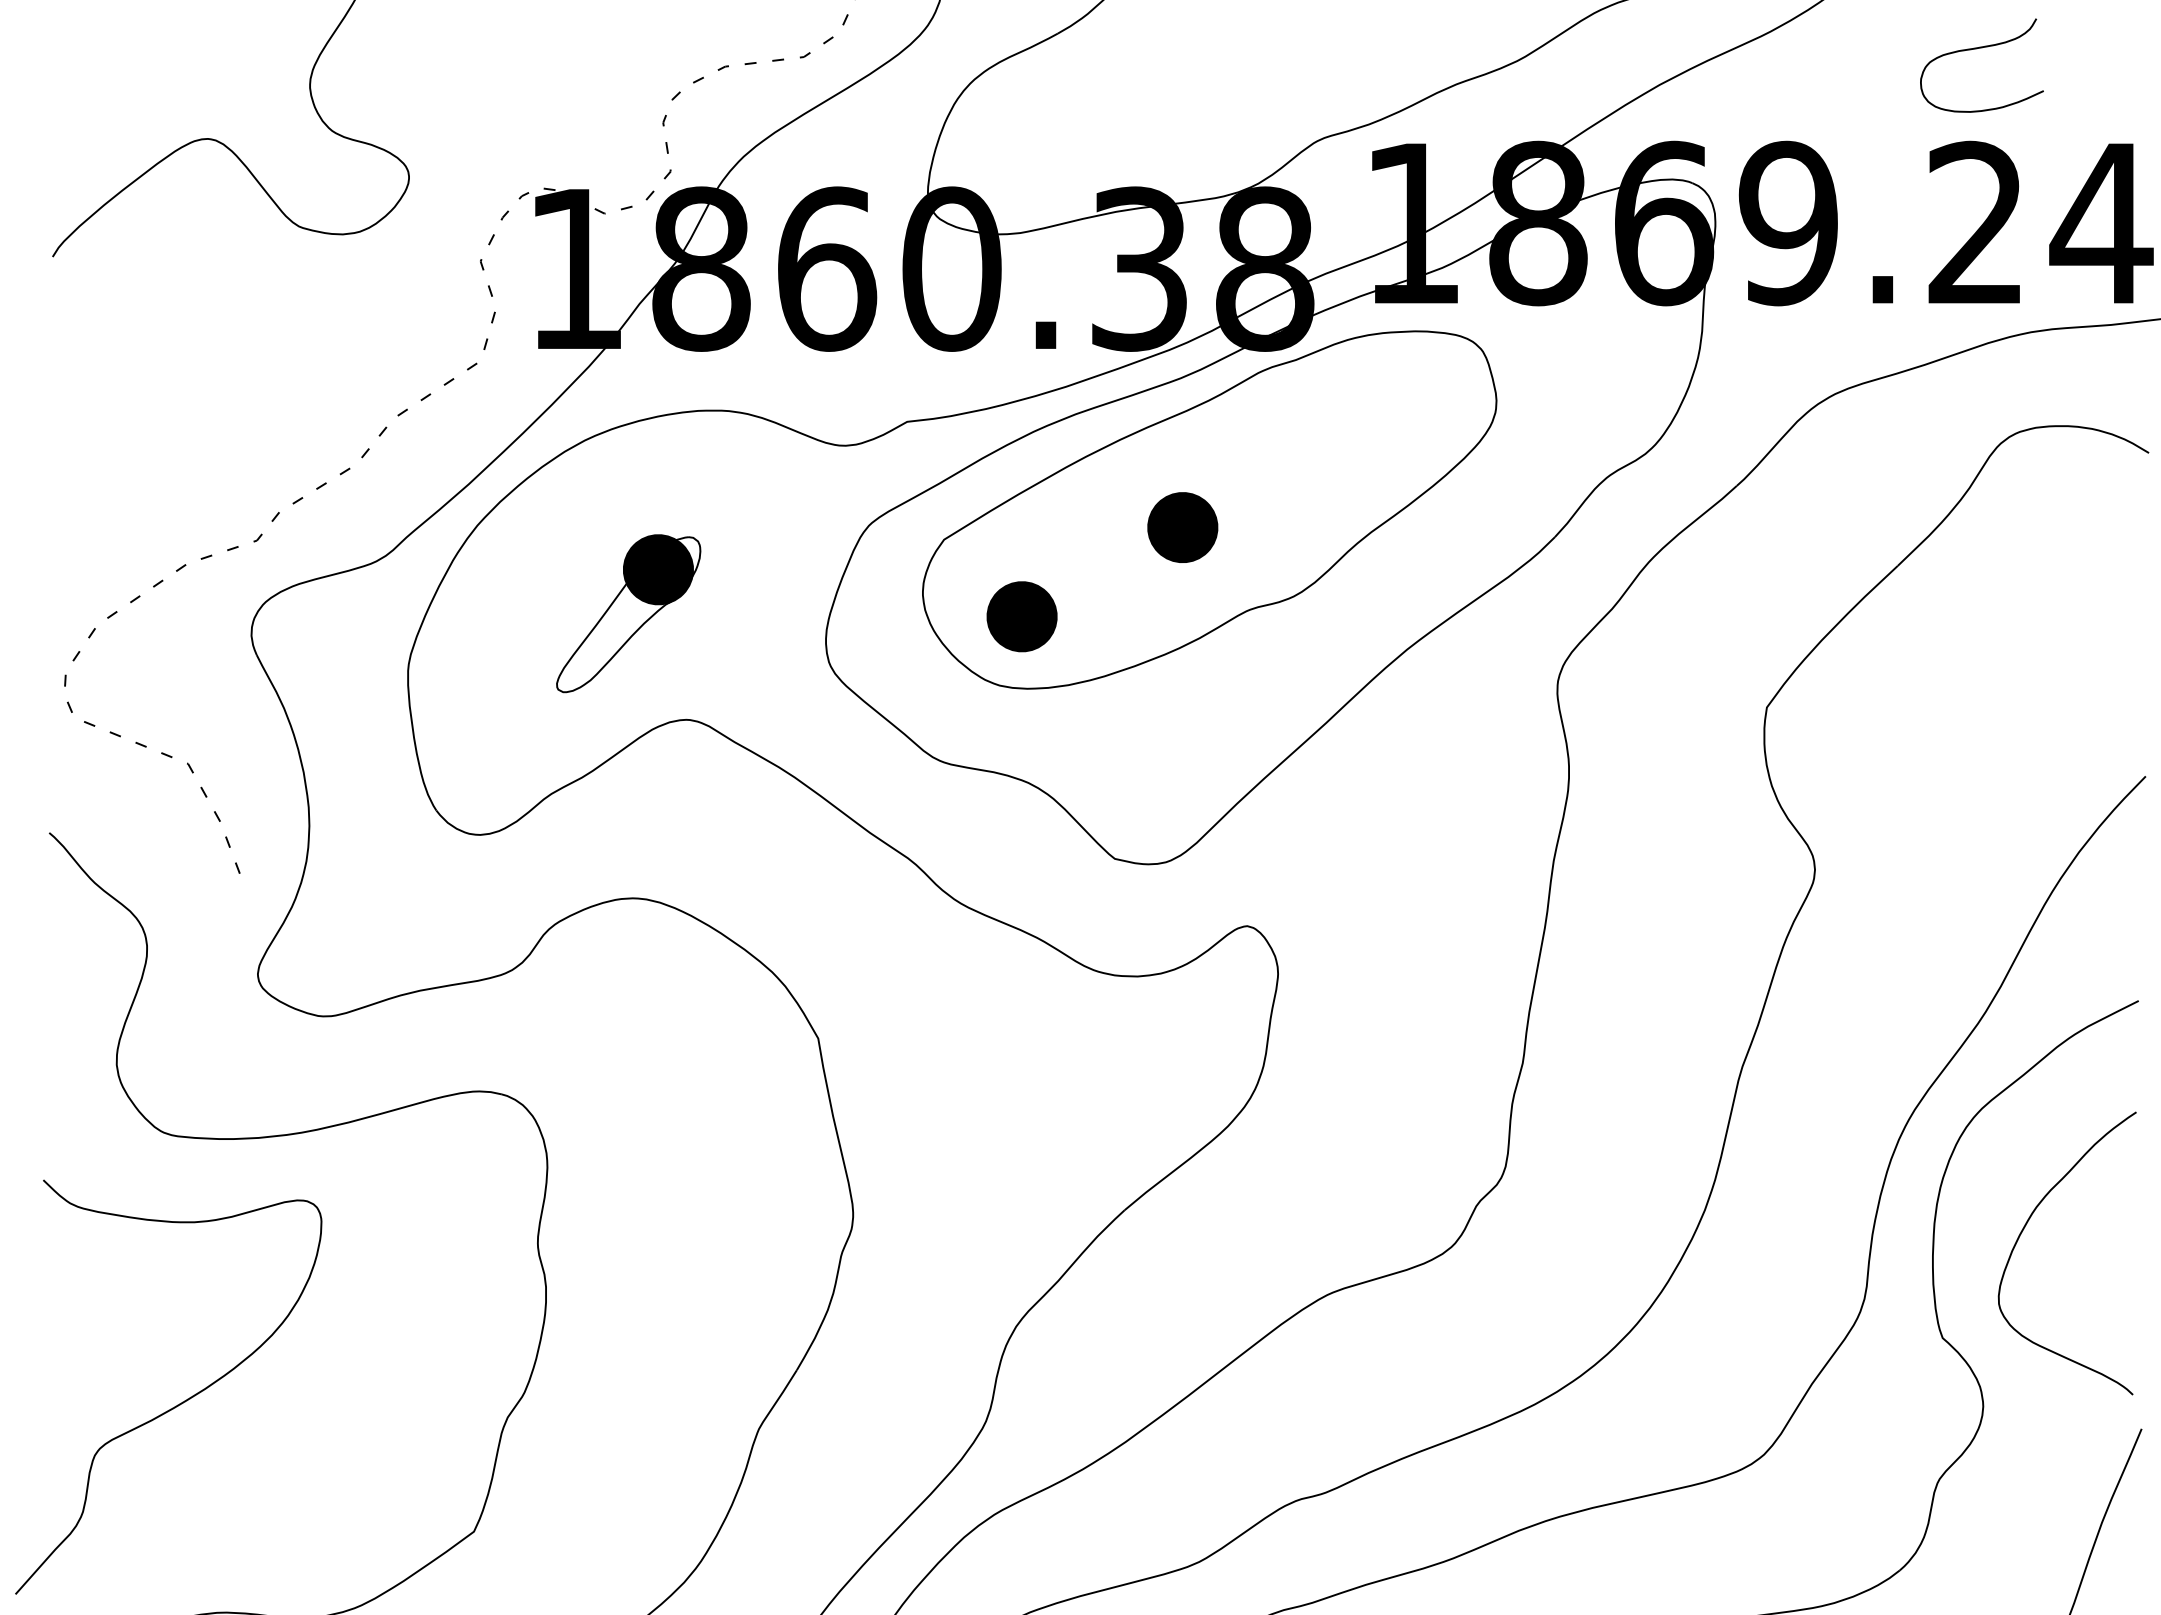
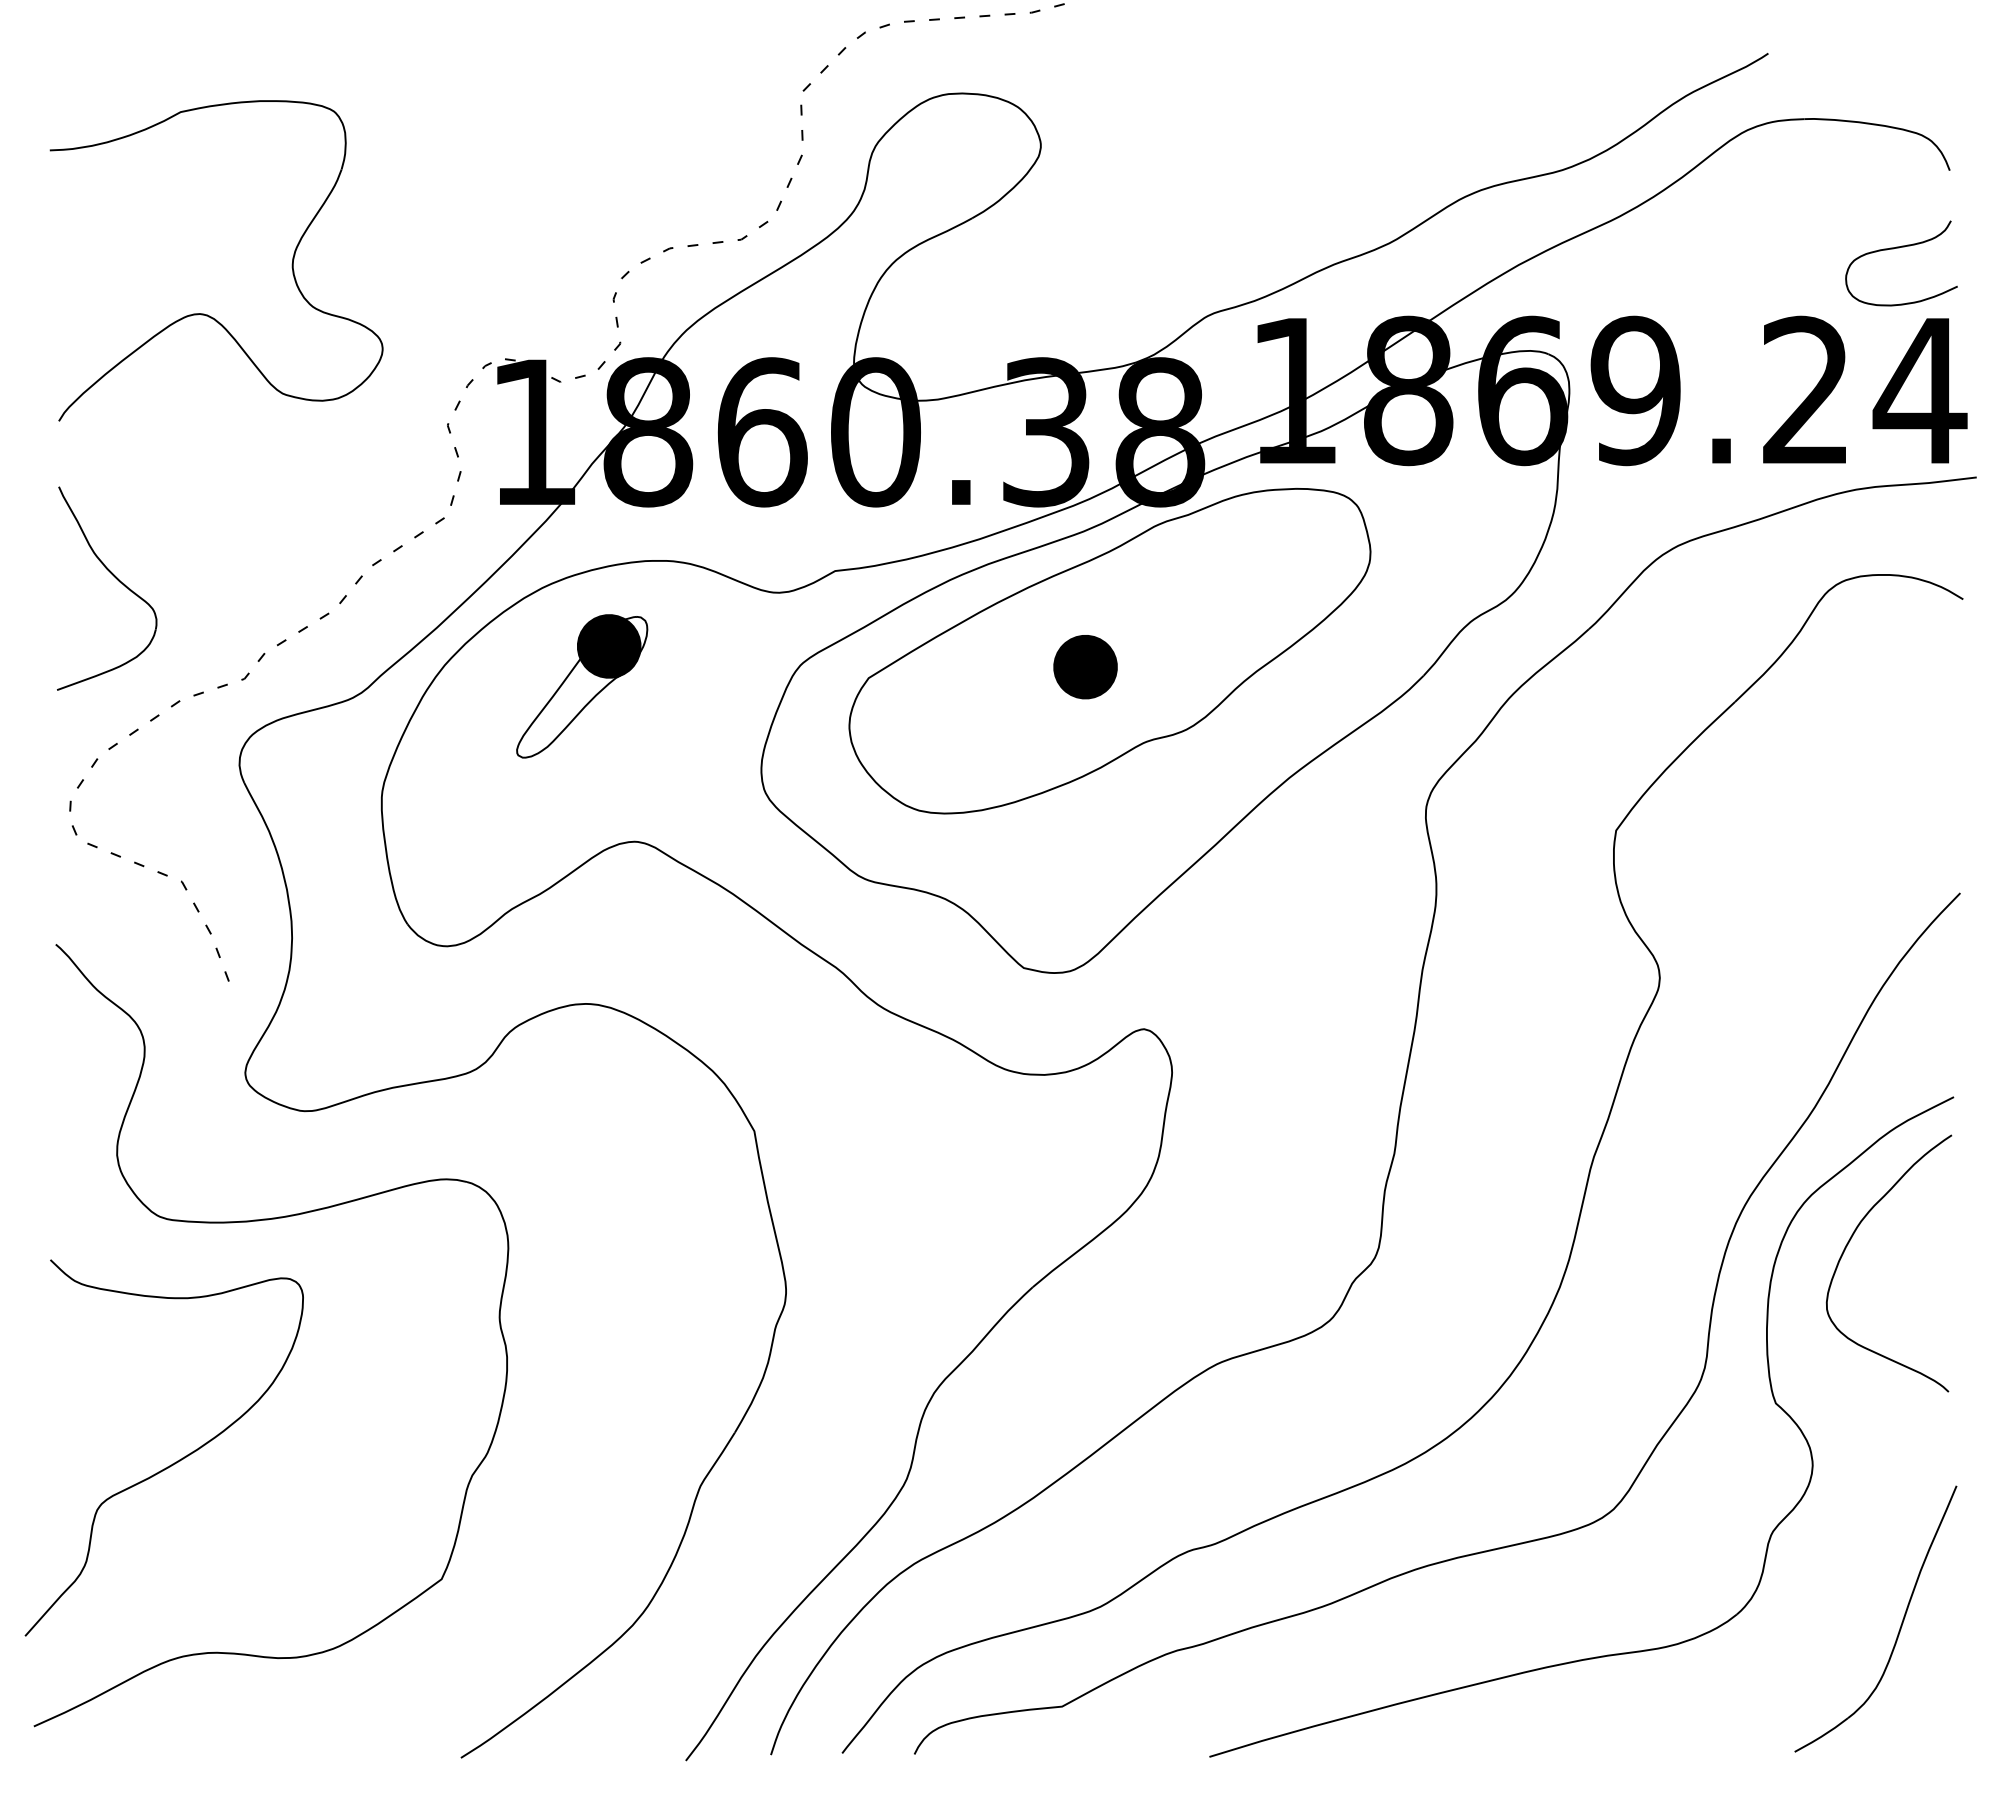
curve: (1979, 49) -> (1899, 248), moved
part: (116, 431) -> (116, 579), added
part: (629, 613) -> (582, 686), moved
part: (1022, 617) -> (939, 748), removed
curve: (2024, 1229) -> (1850, 1241), moved

